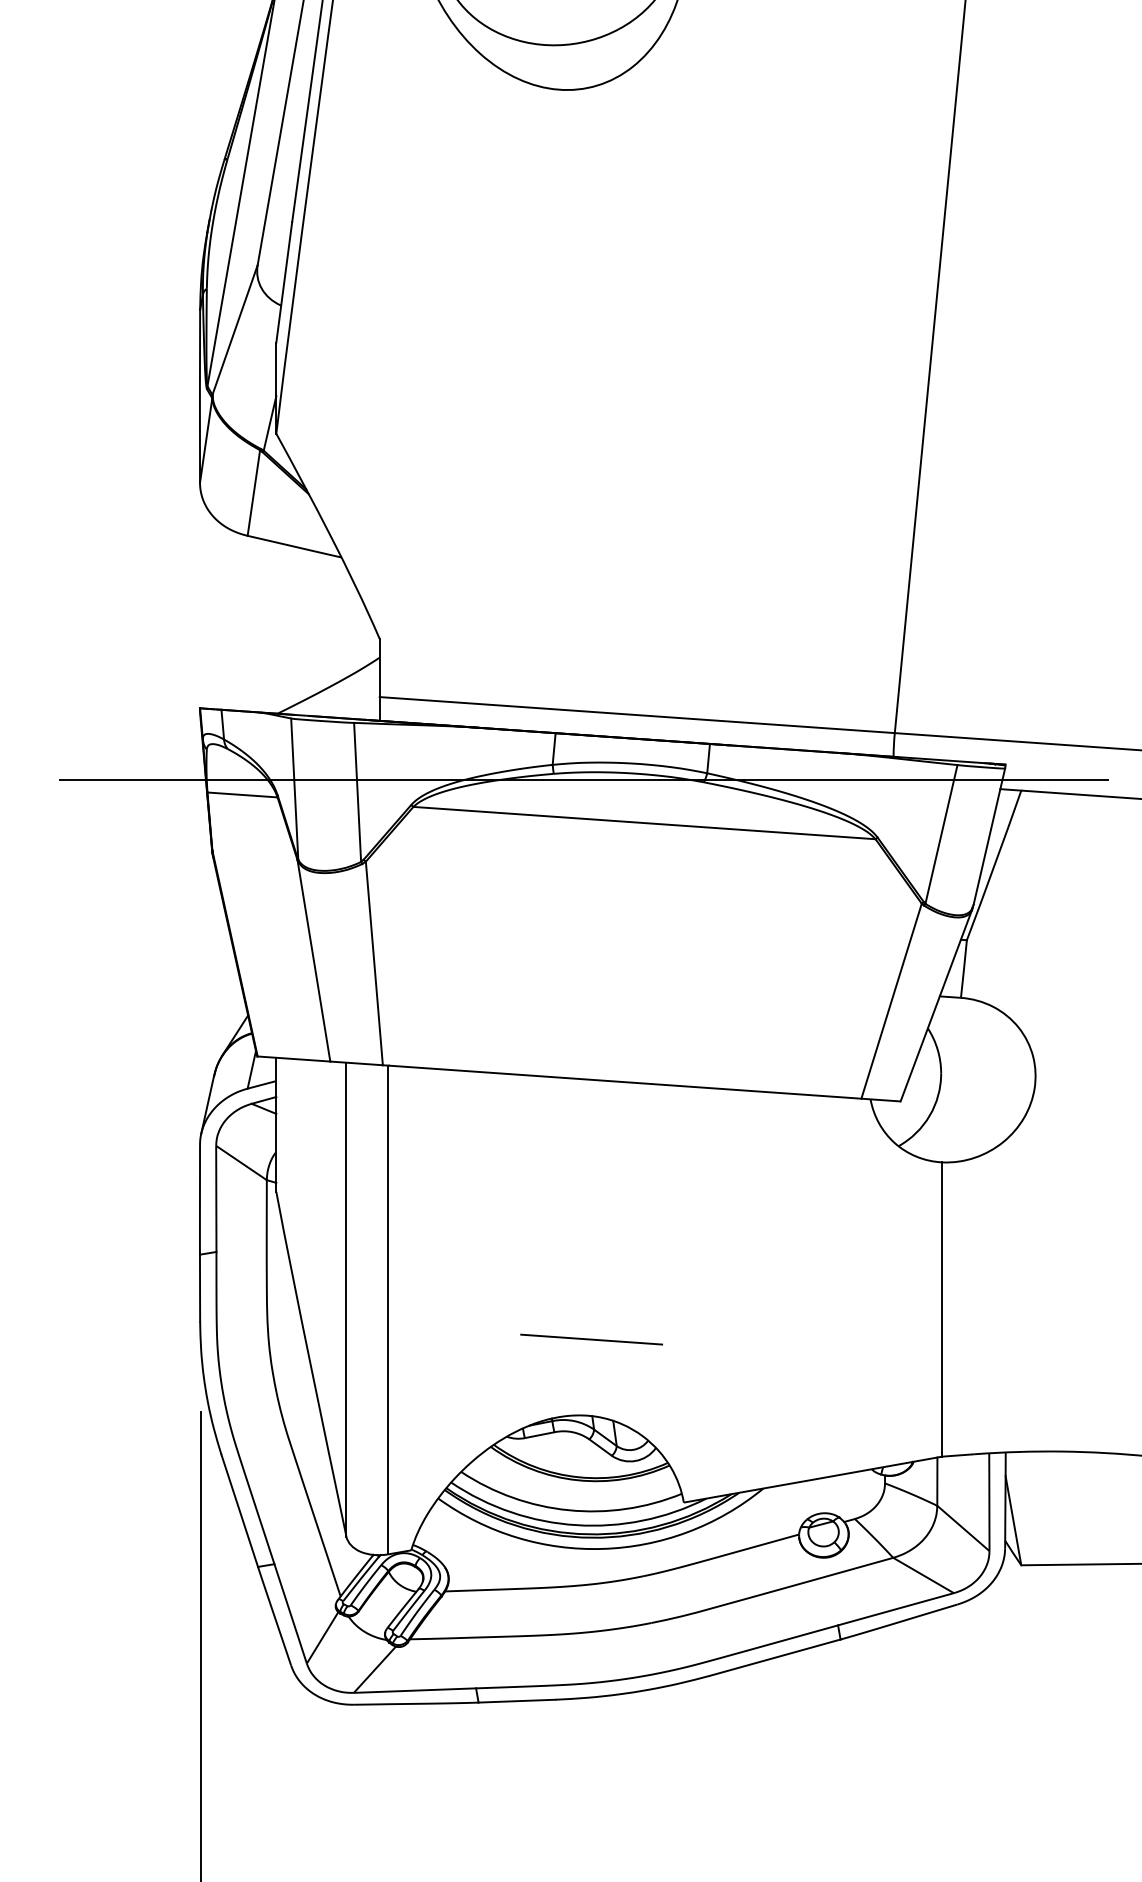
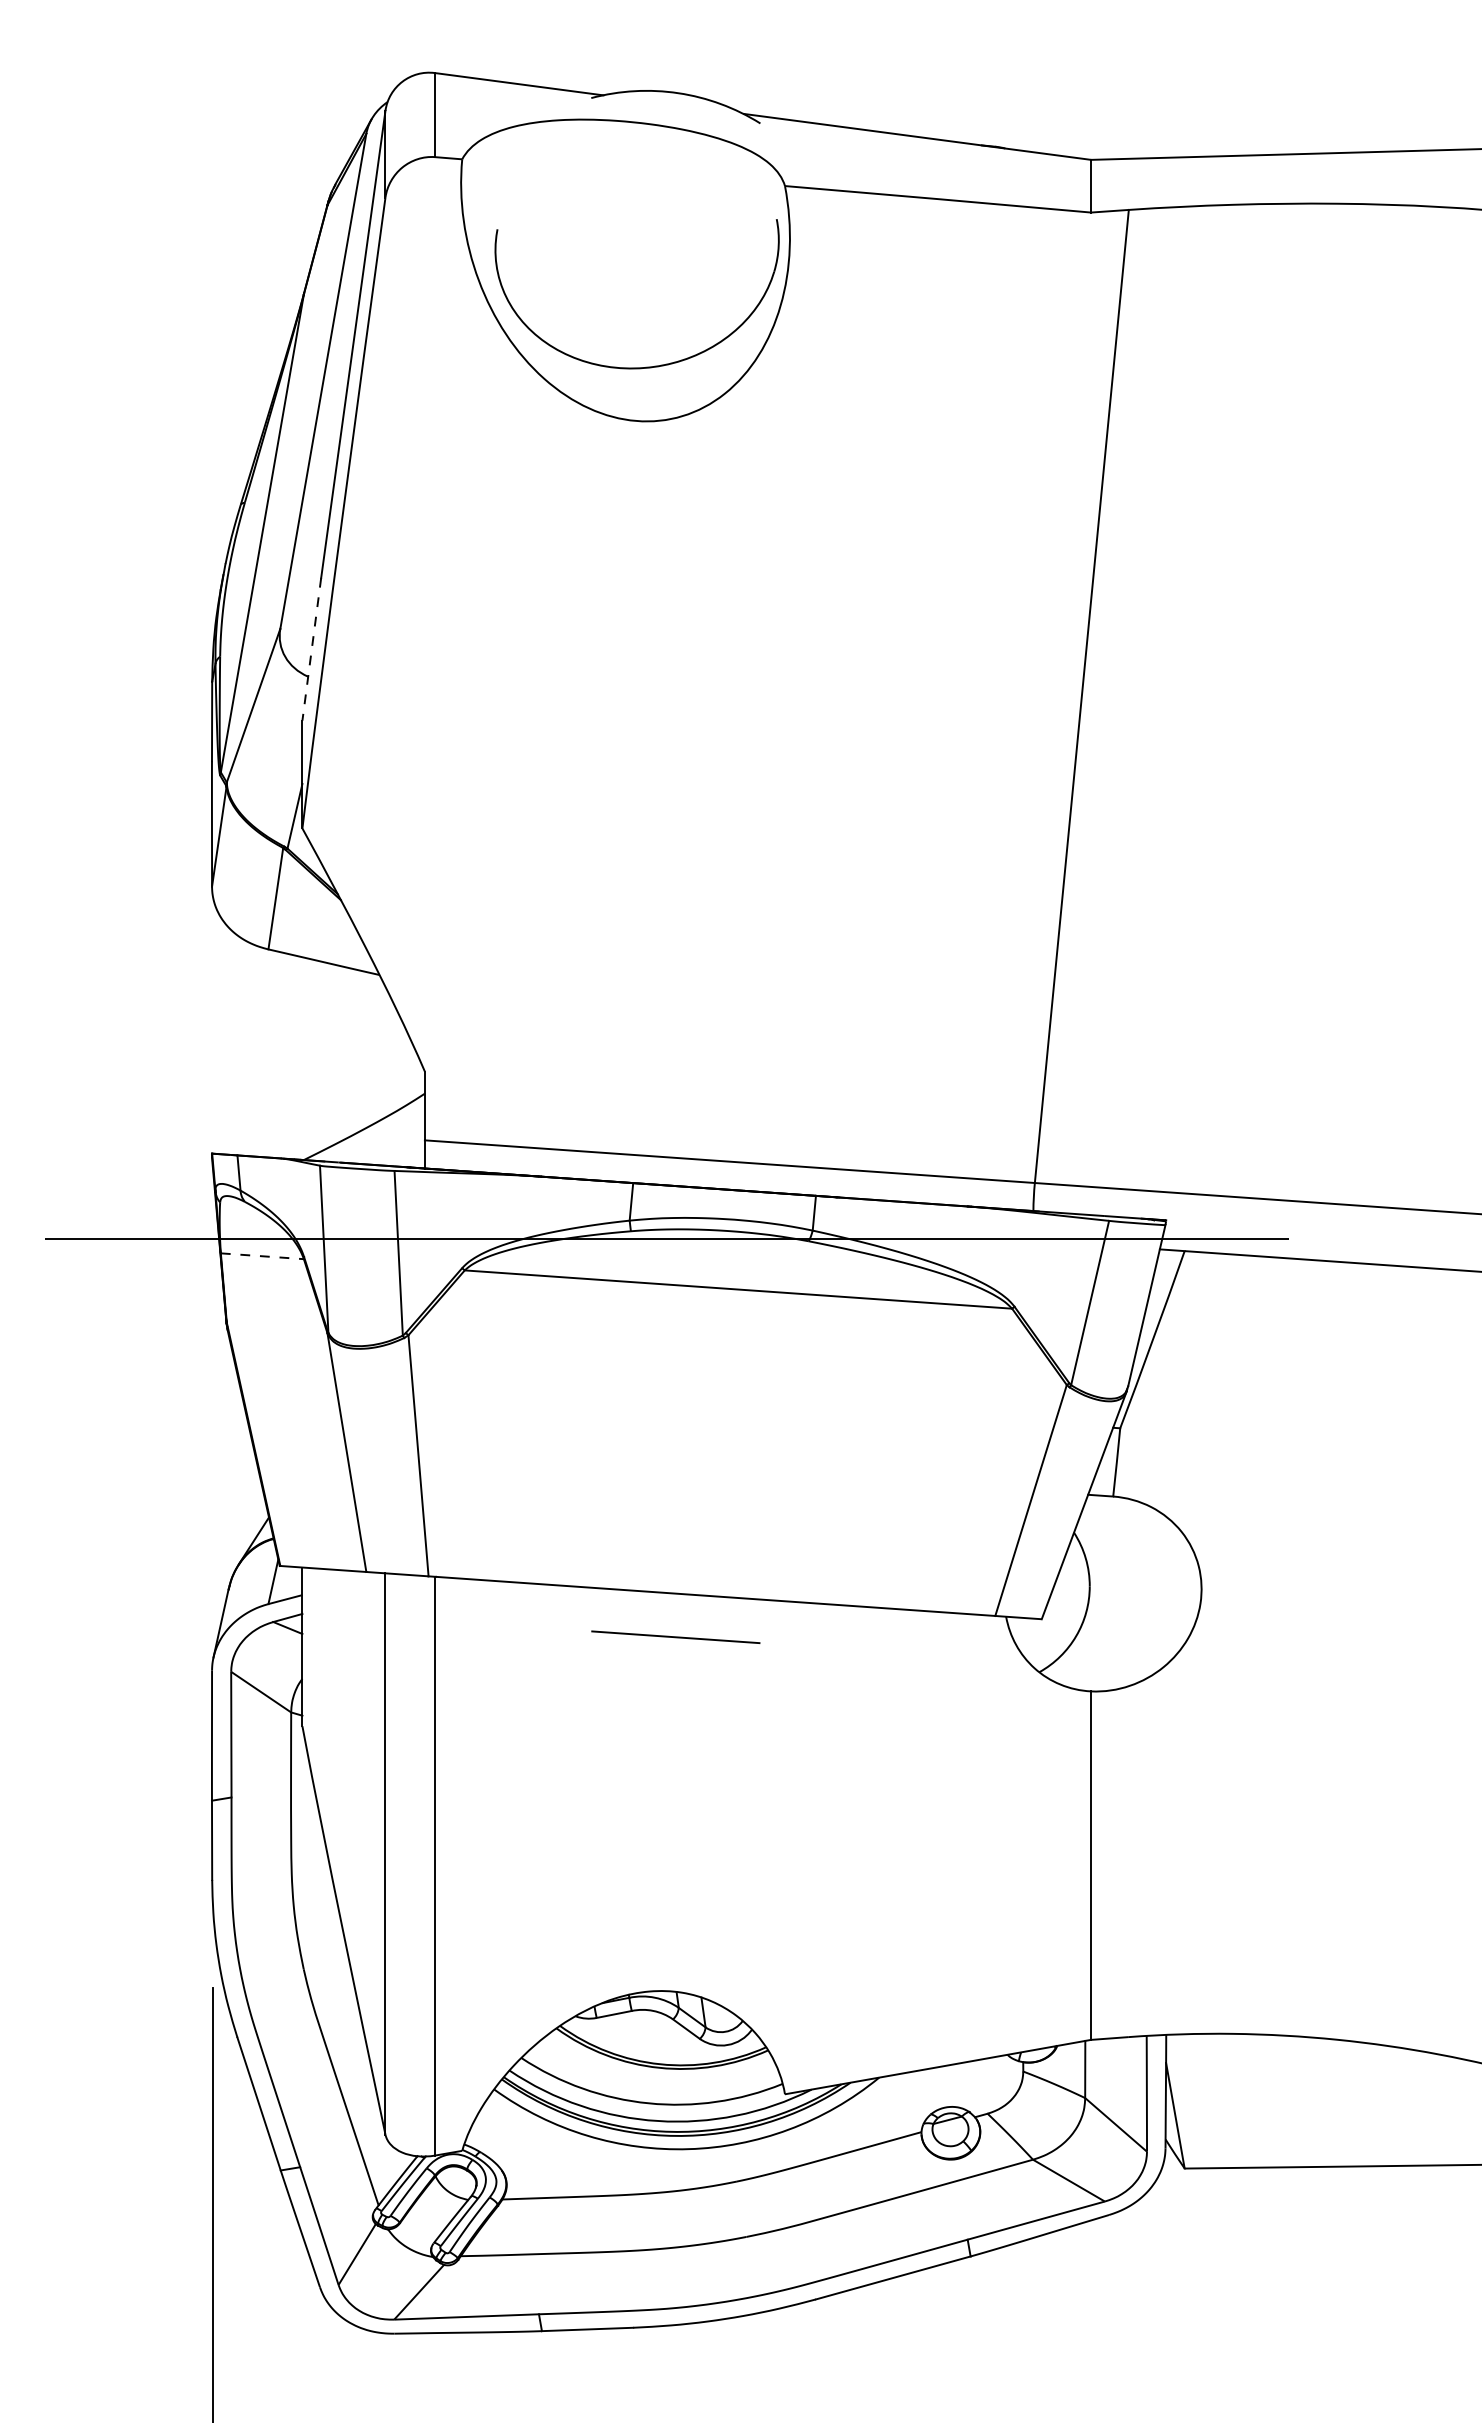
line: (283, 282) -> (311, 649), solid -> dashed
line: (242, 795) -> (262, 1256), solid -> dashed
line: (591, 1338) -> (675, 1636), moved

